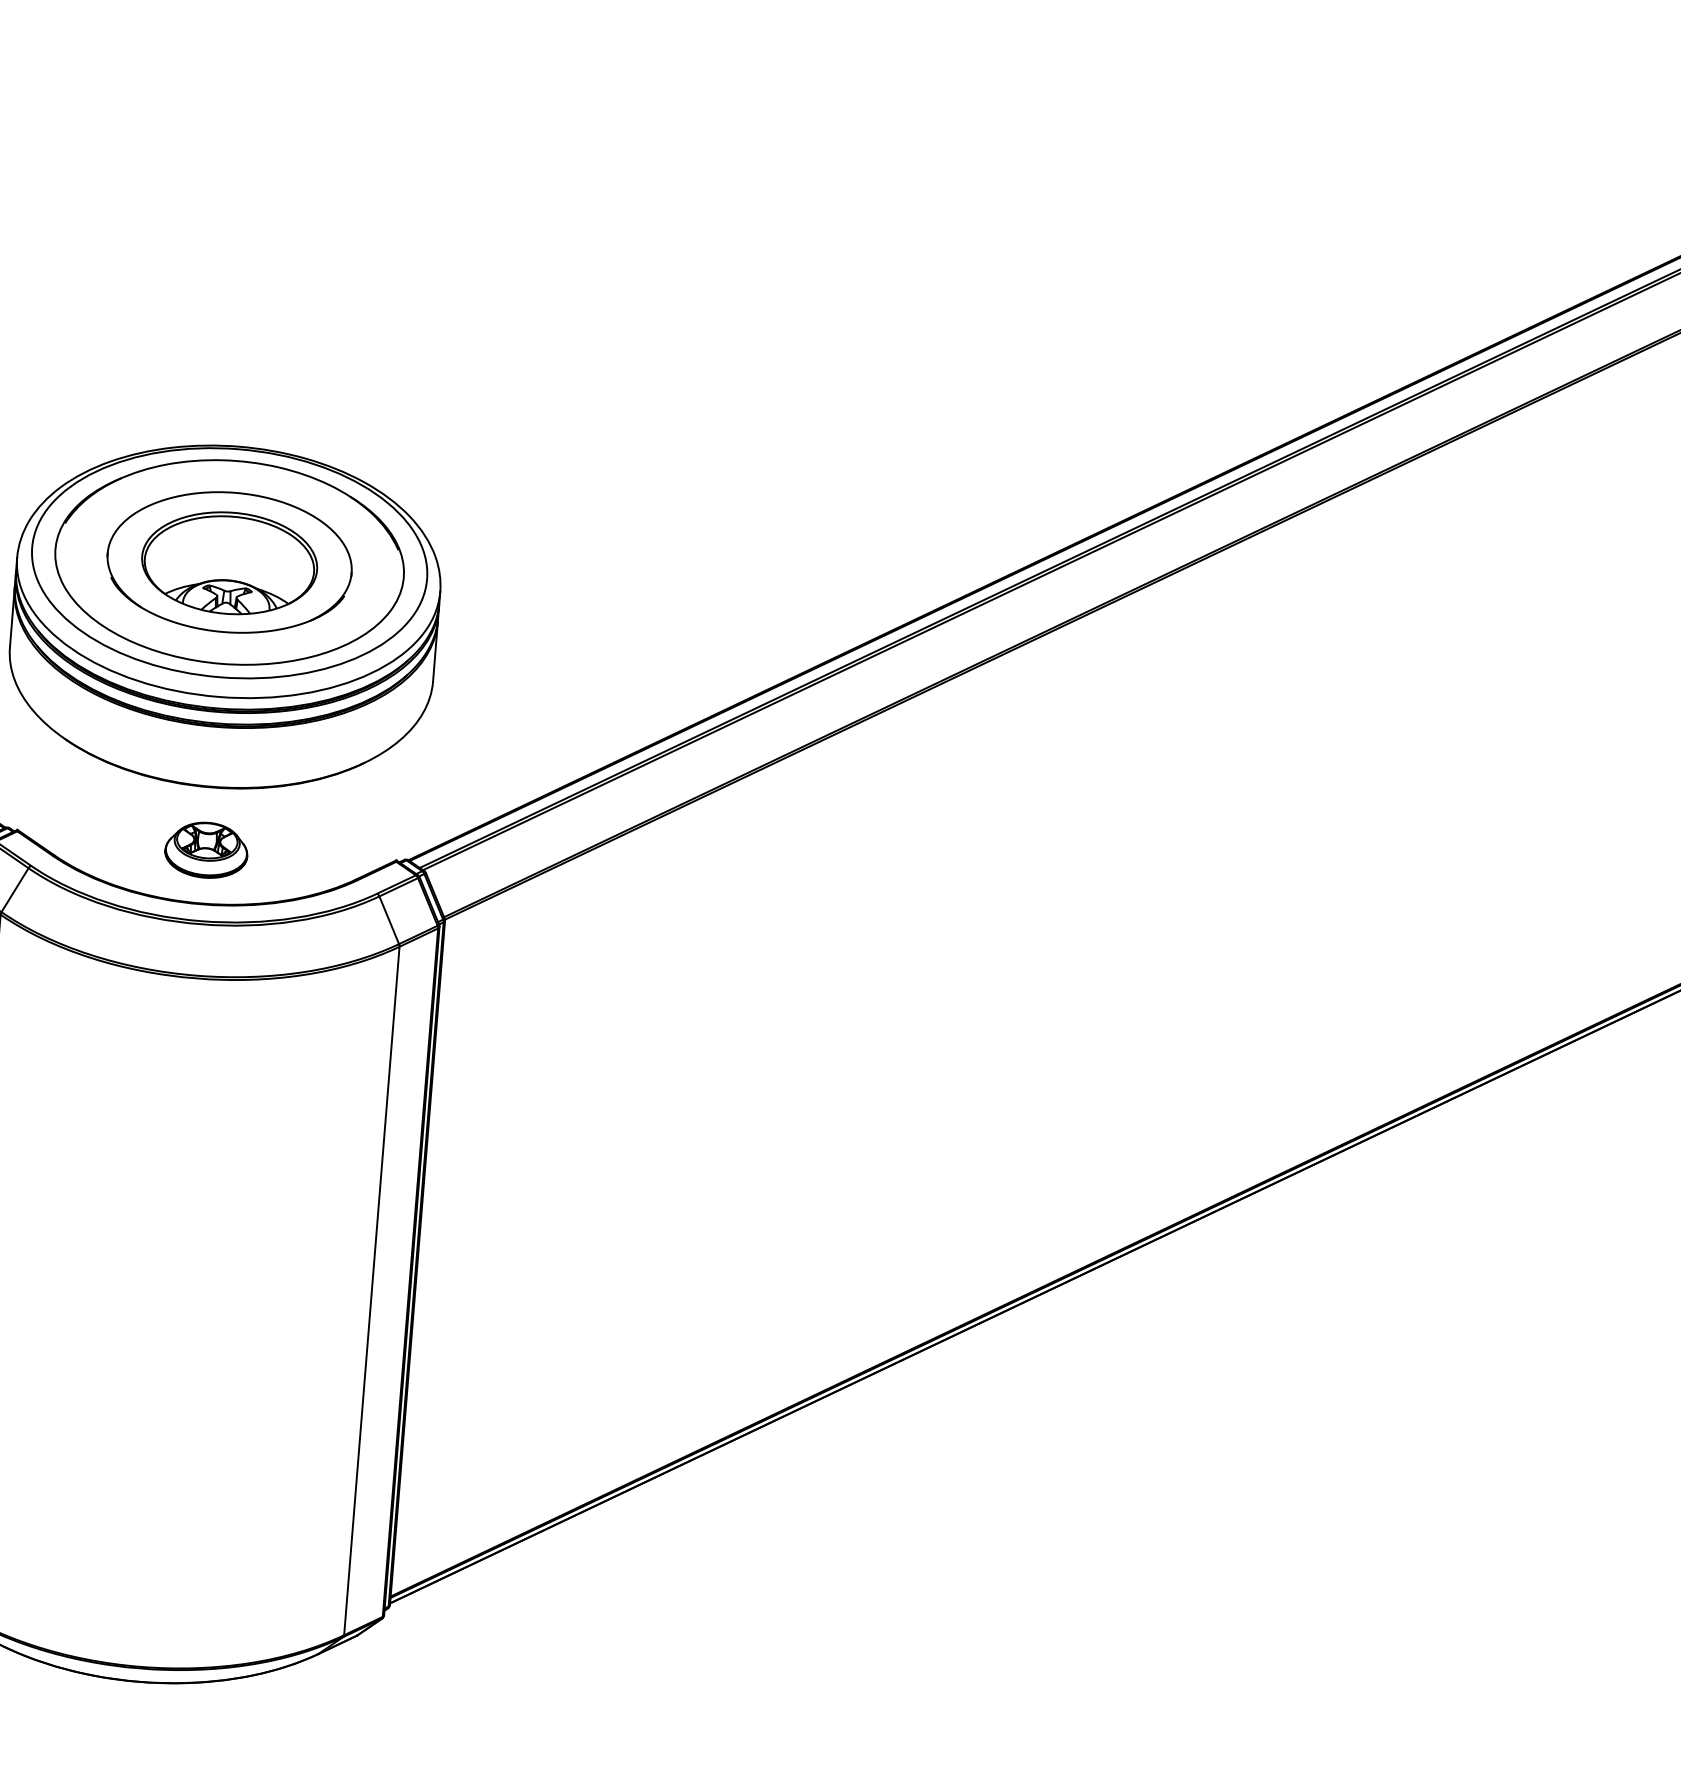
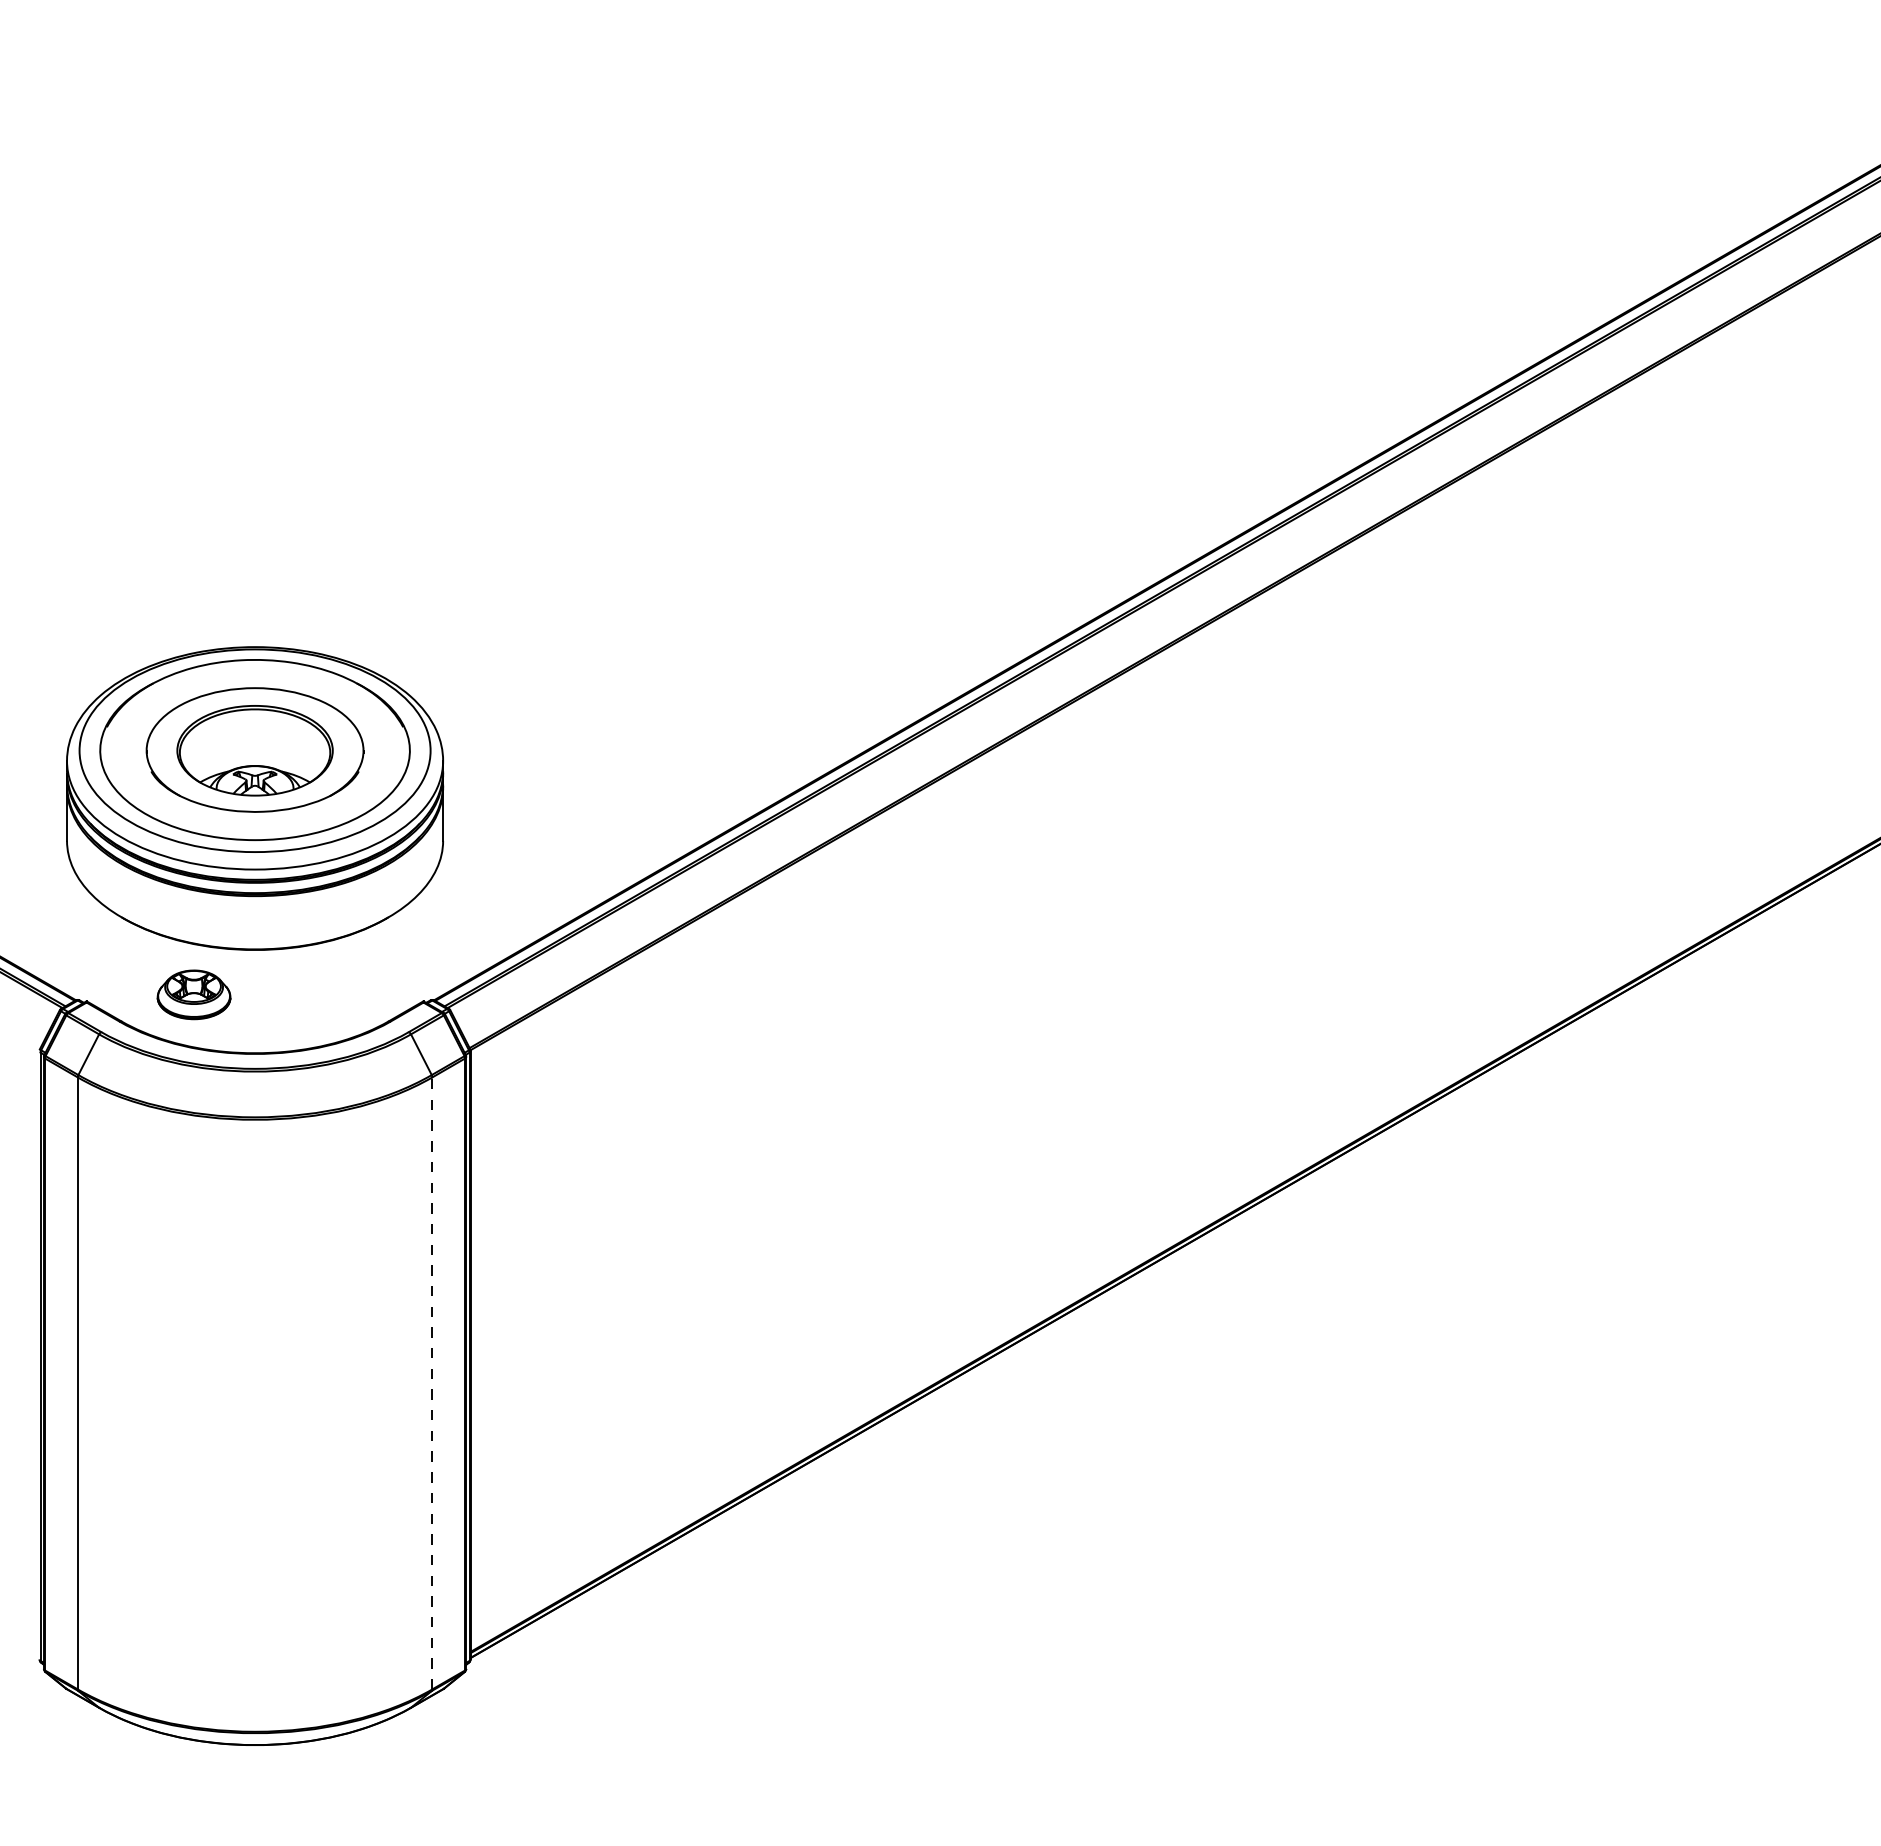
part: (205, 849) -> (193, 994), moved
line: (371, 1291) -> (432, 1383), solid -> dashed

